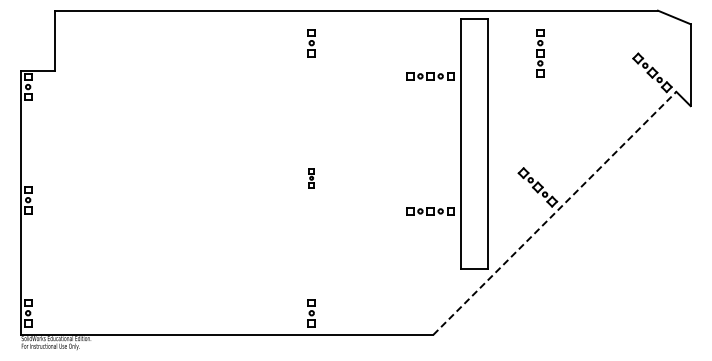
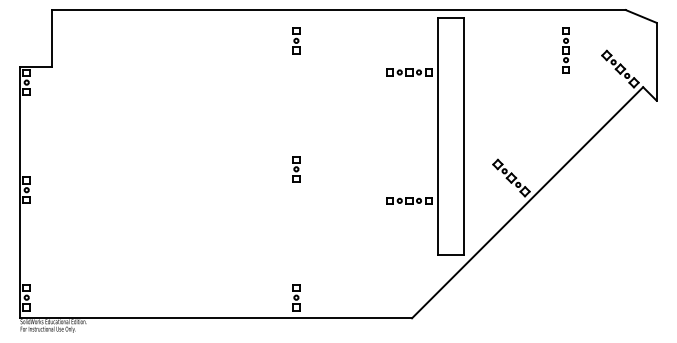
part: (540, 53) -> (566, 50), moved
part: (311, 178) -> (296, 169), size x1.43
line: (554, 213) -> (527, 202), dashed -> solid

